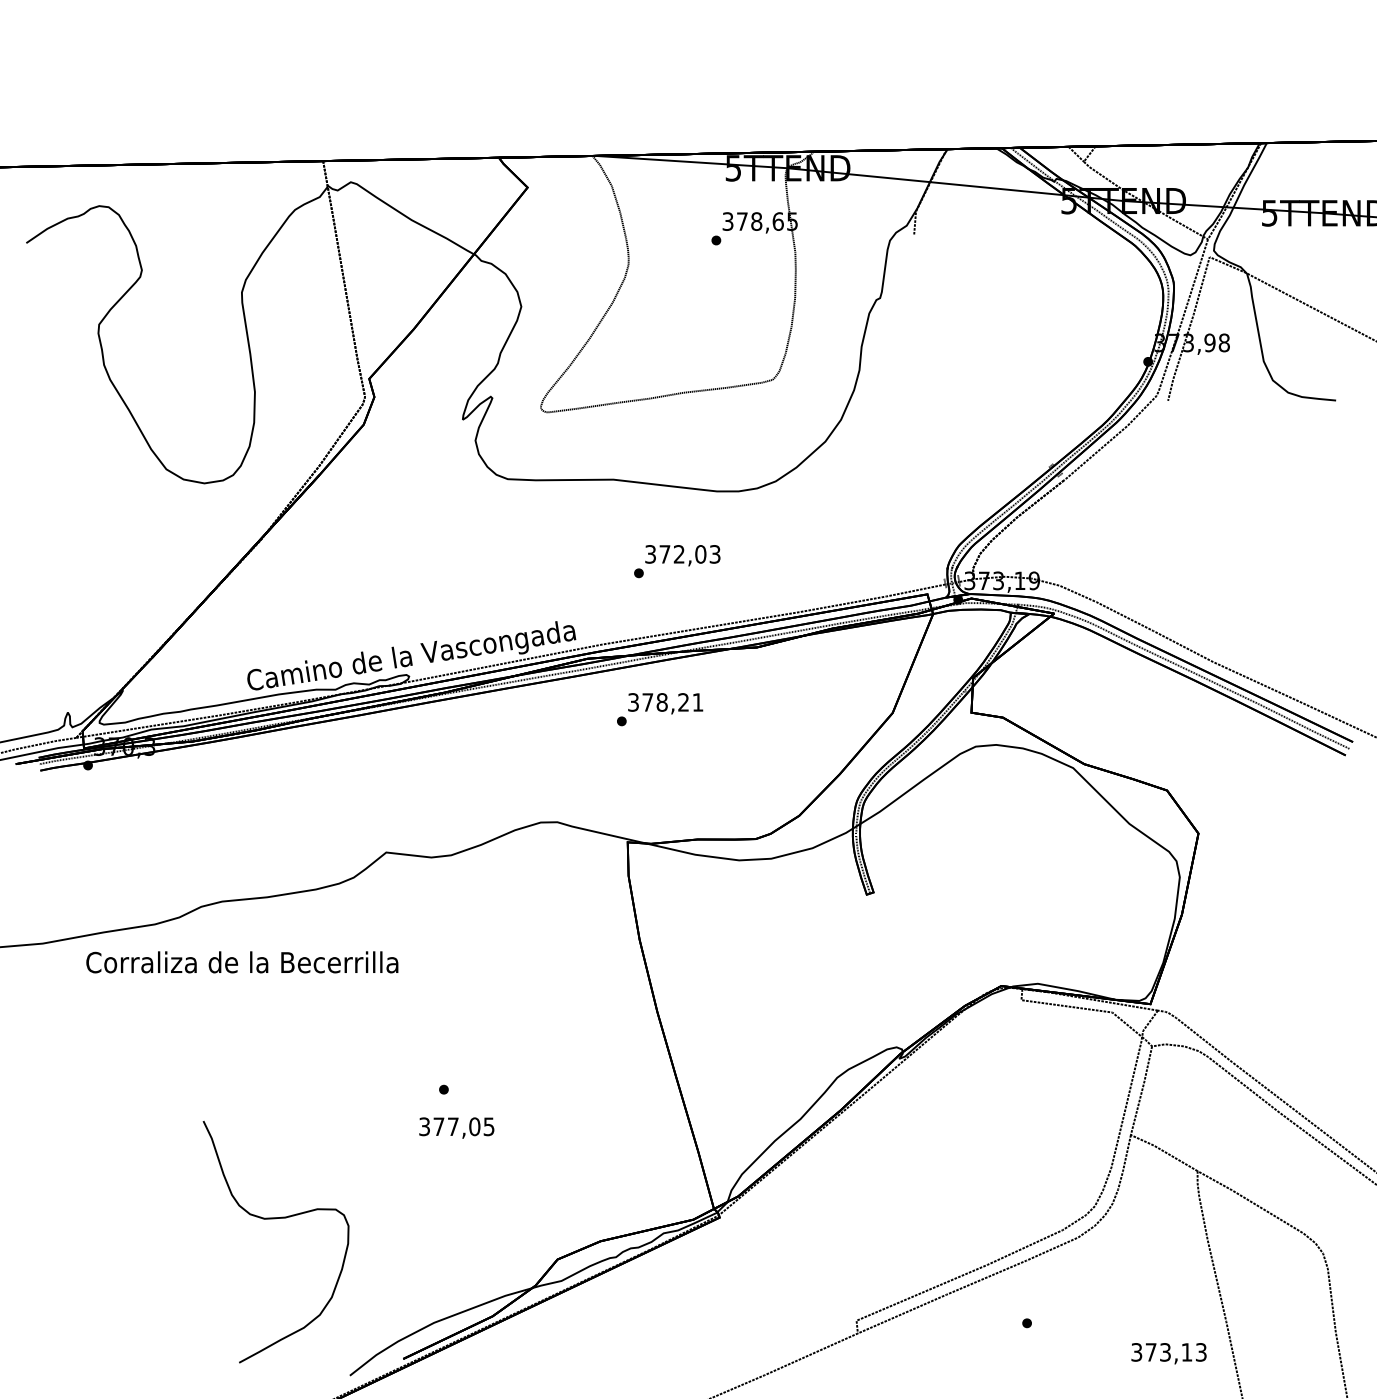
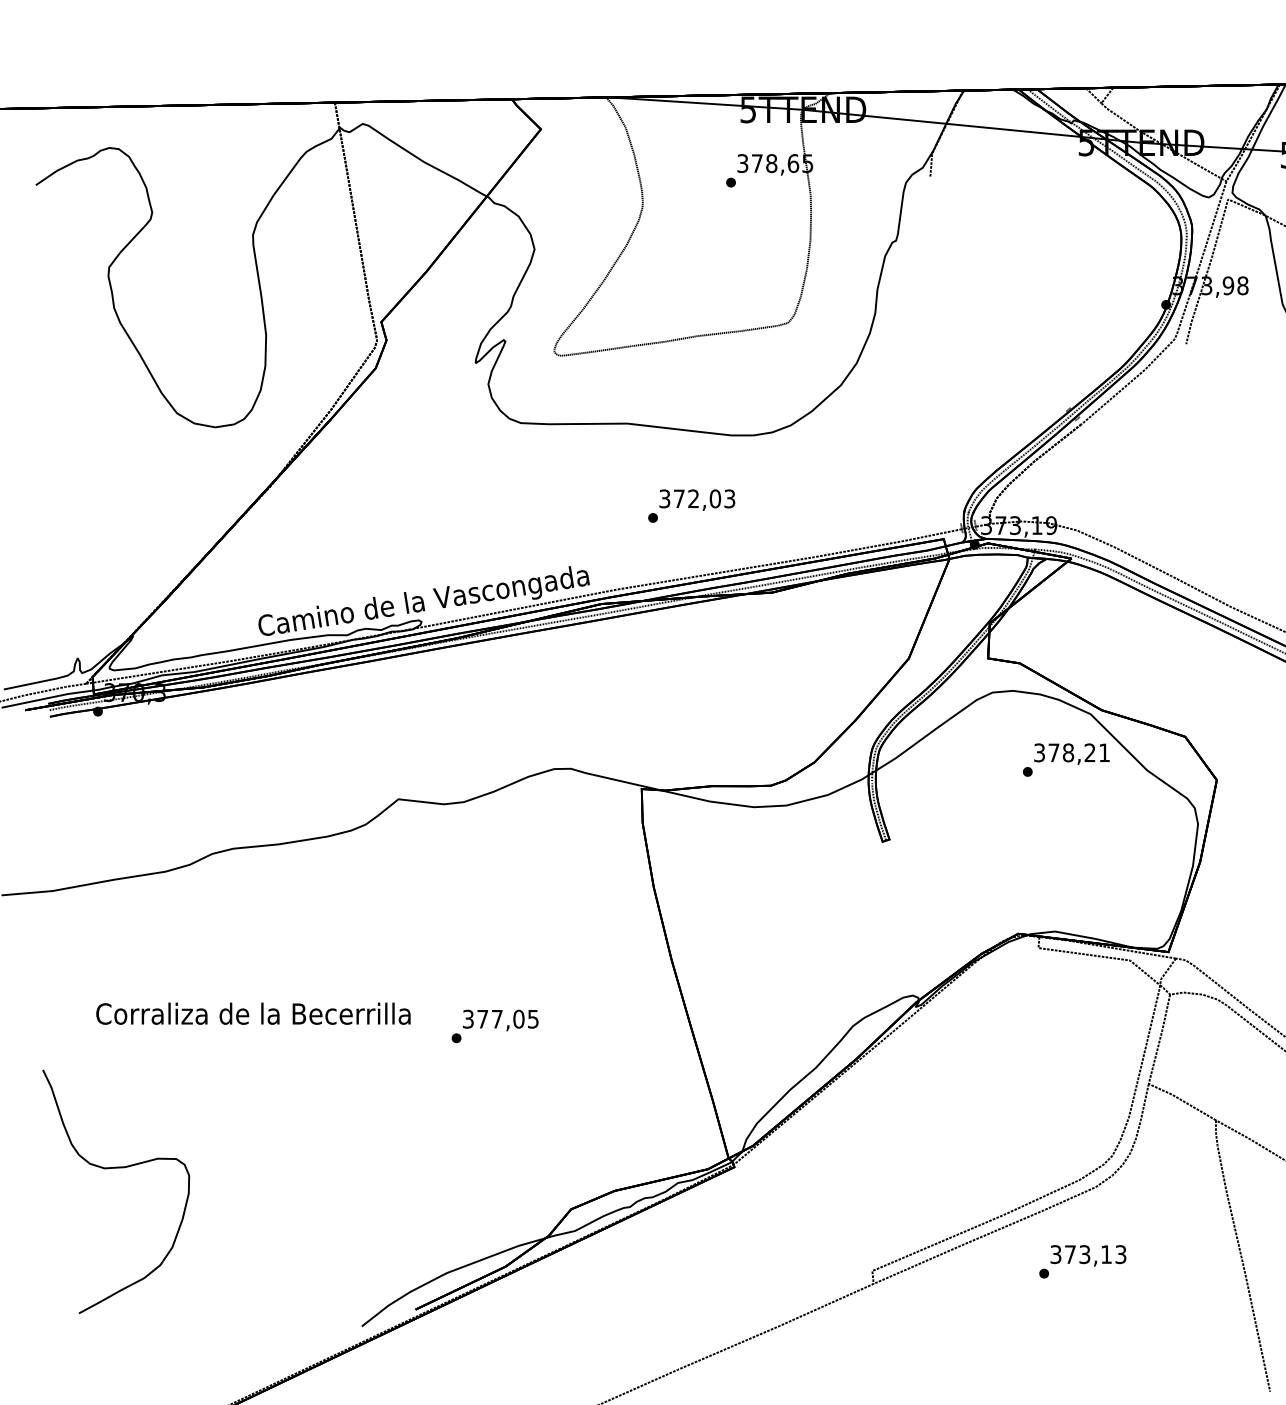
text: (660, 709) -> (1066, 759), moved
text: (242, 962) -> (253, 1013), moved
text: (456, 1127) -> (500, 1019), moved
curve: (275, 1219) -> (115, 1169), moved
text: (1168, 1353) -> (1087, 1255), moved

